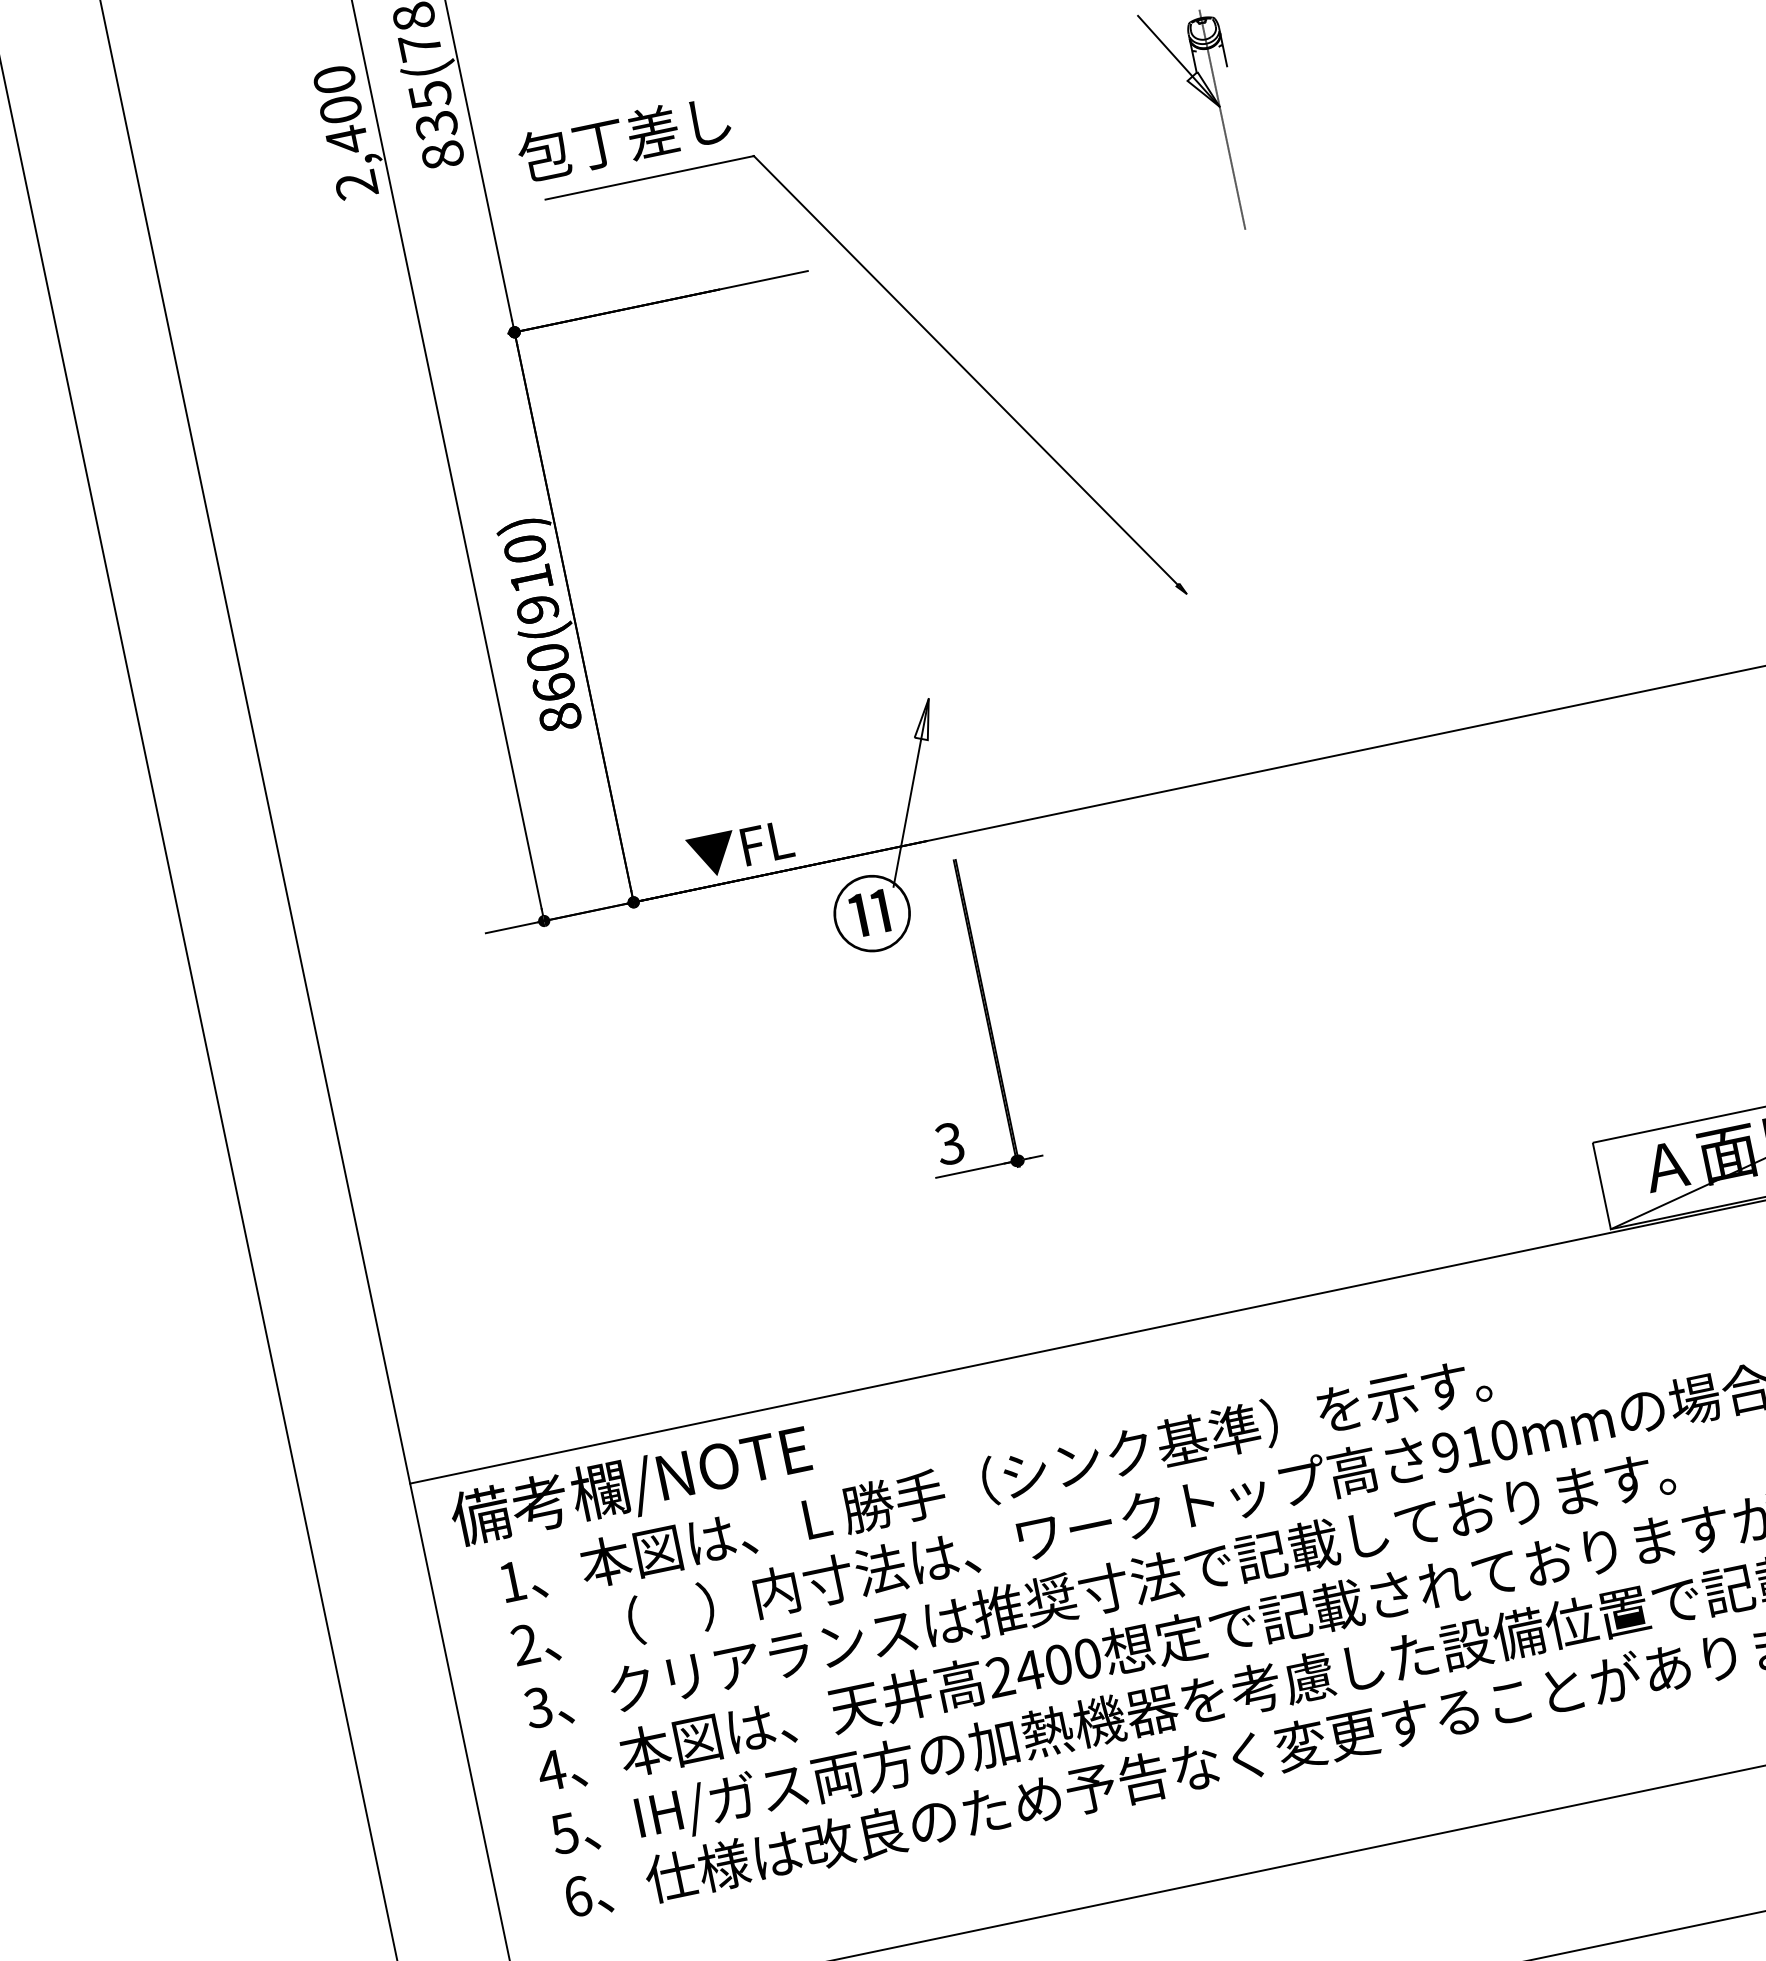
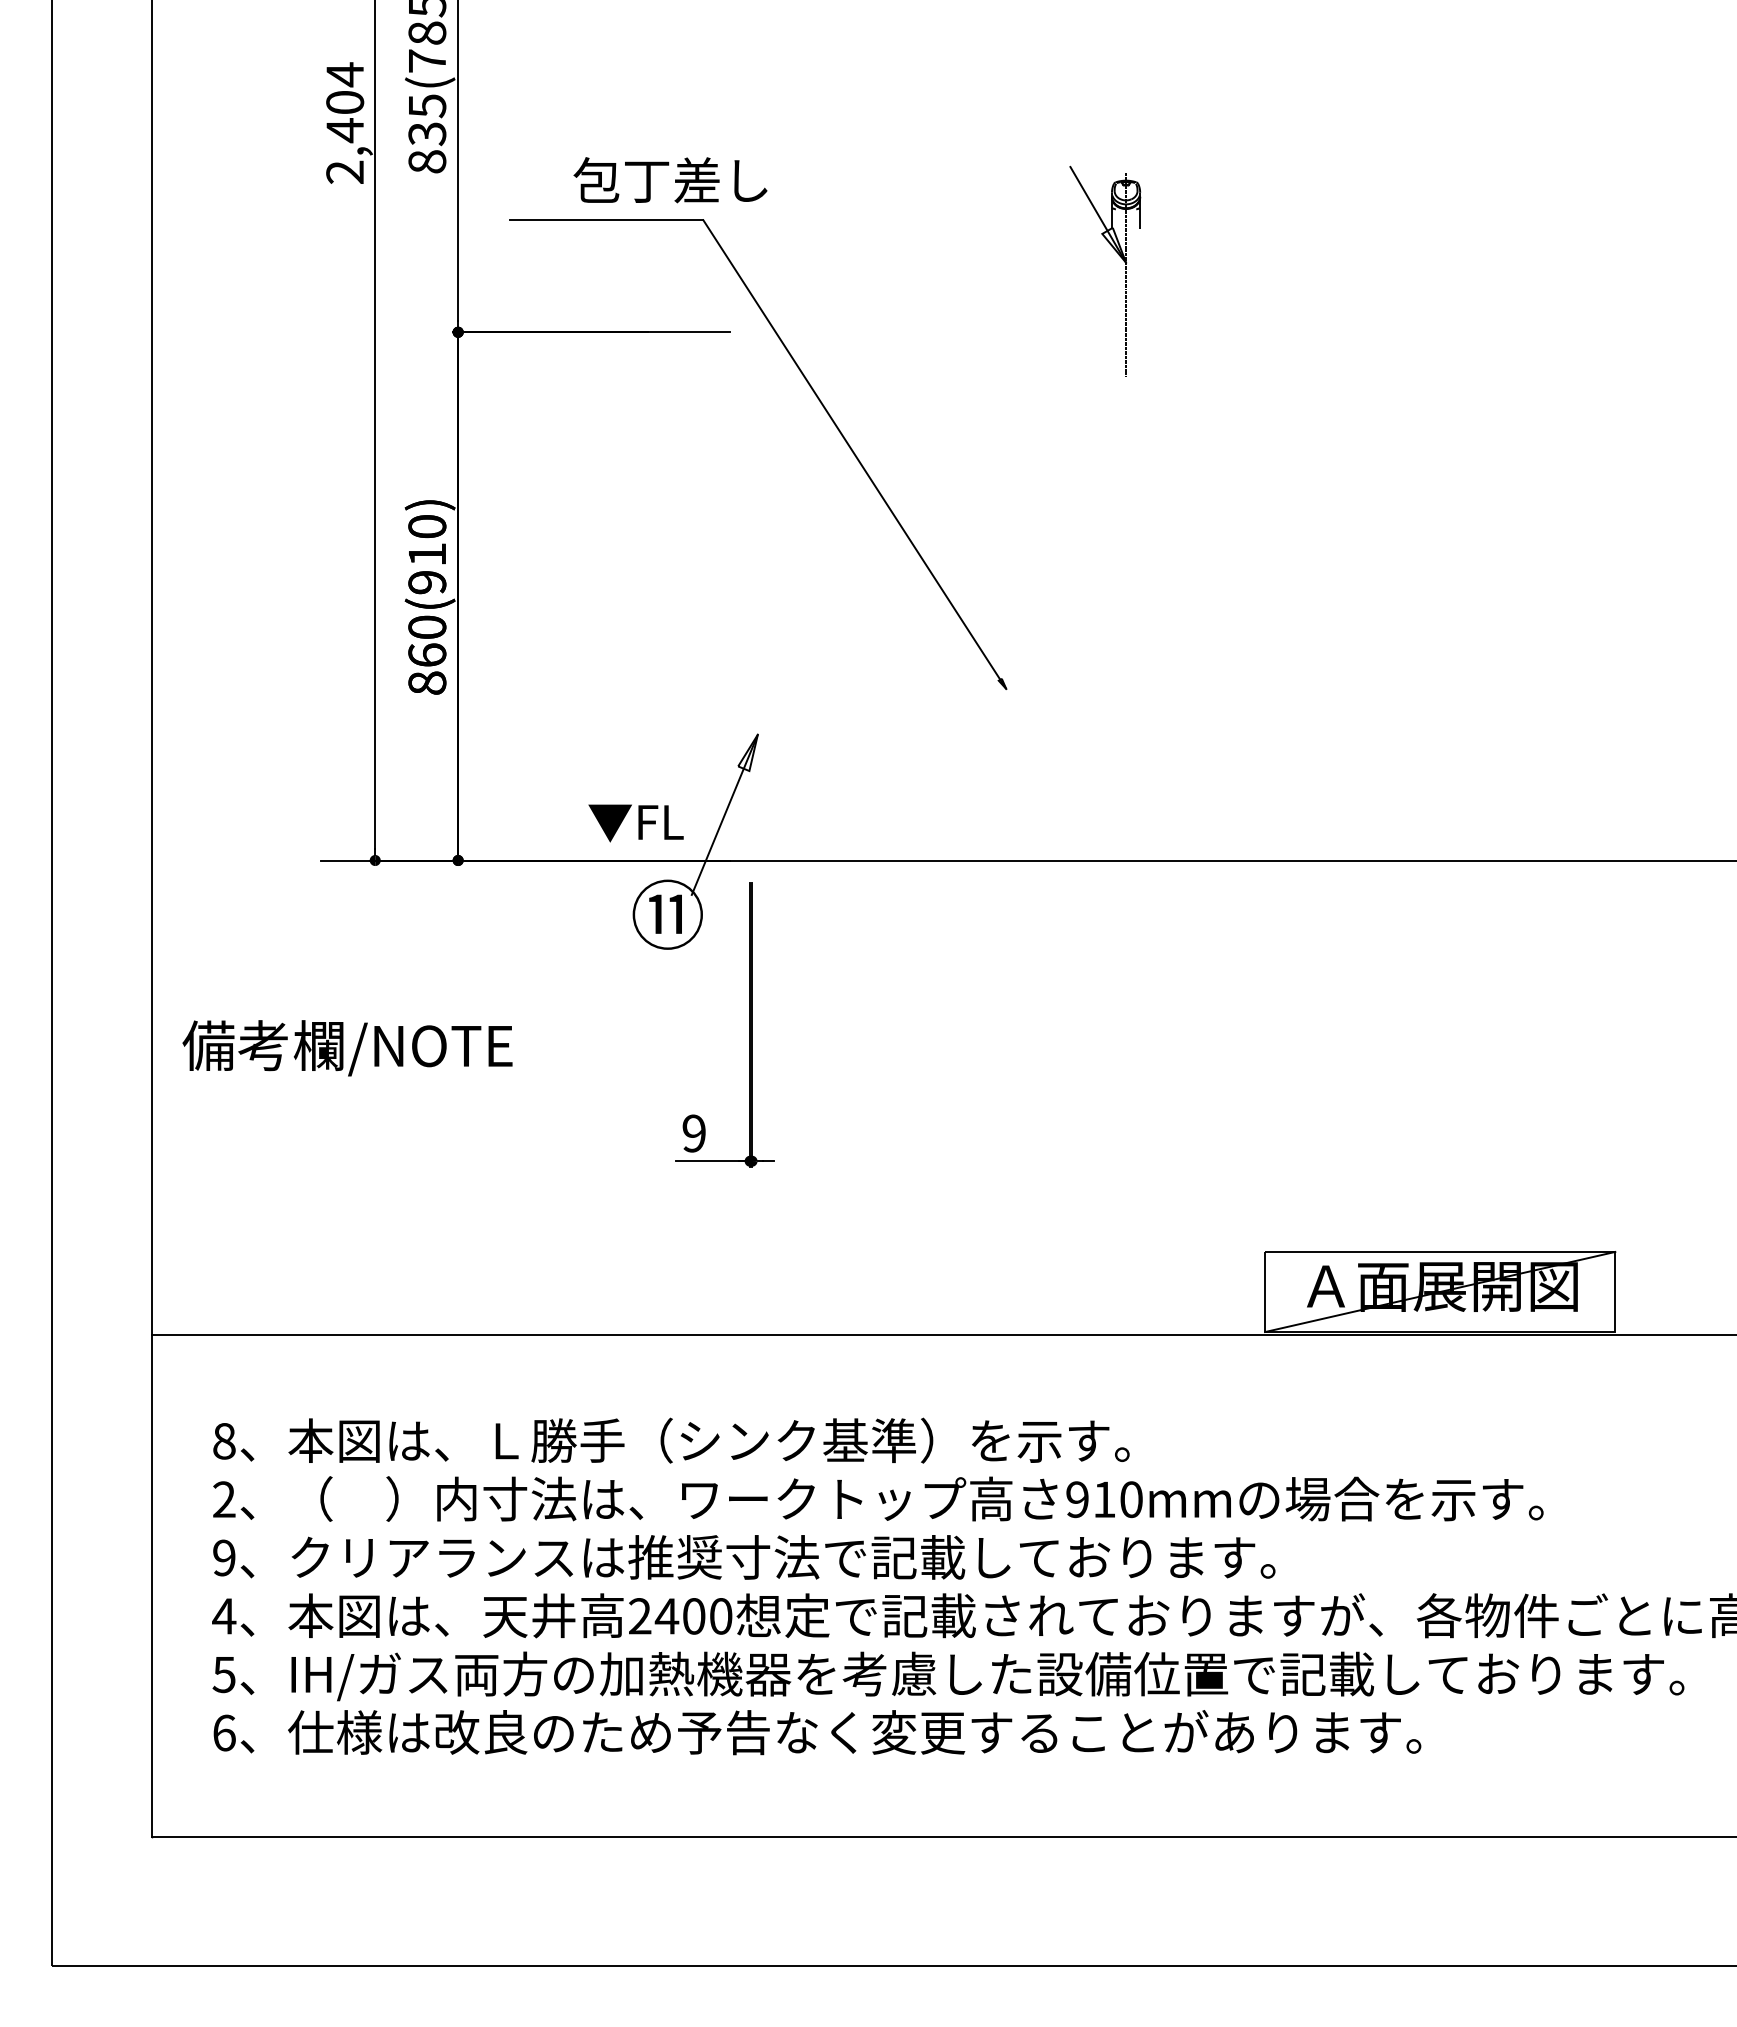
text: (334, 79) -> (345, 74), 2,400 -> 2,404
text: (624, 138) -> (670, 180), moved
text: (740, 849) -> (635, 823), moved
text: (949, 1143) -> (693, 1133), 3 -> 9
text: (631, 1487) -> (347, 1048), moved
text: (512, 1581) -> (224, 1441), 1 -> 8
text: (537, 1707) -> (223, 1557), 3 -> 9

